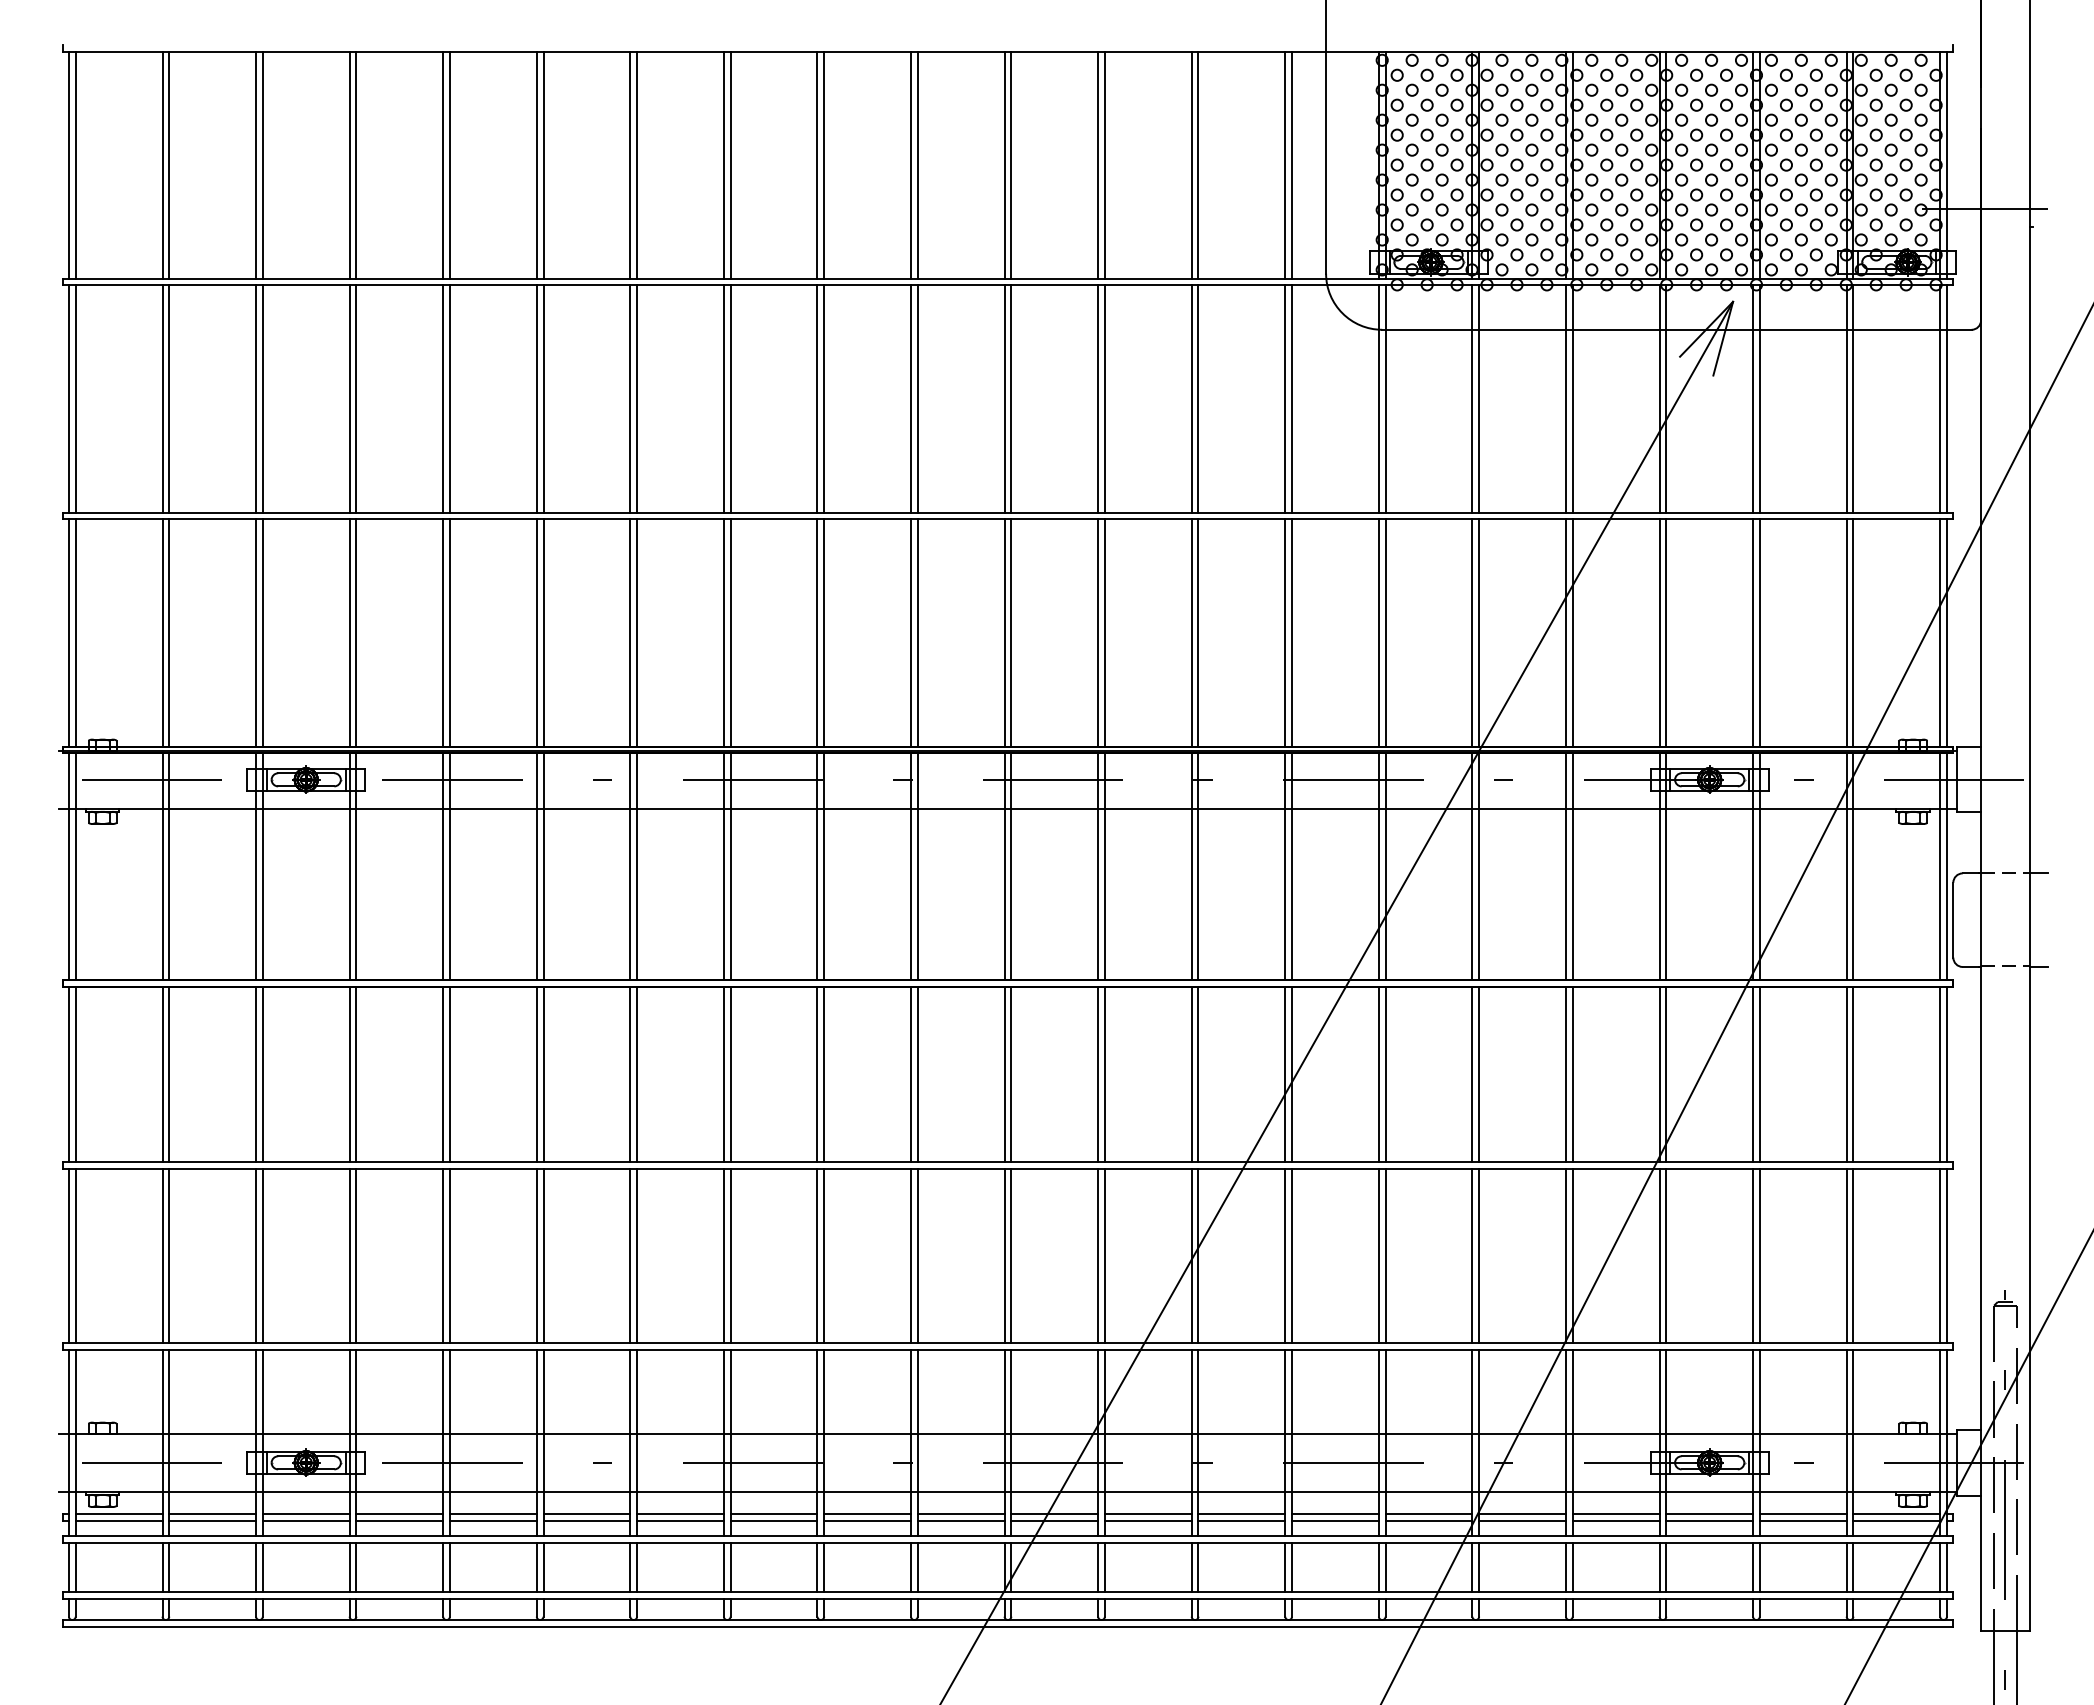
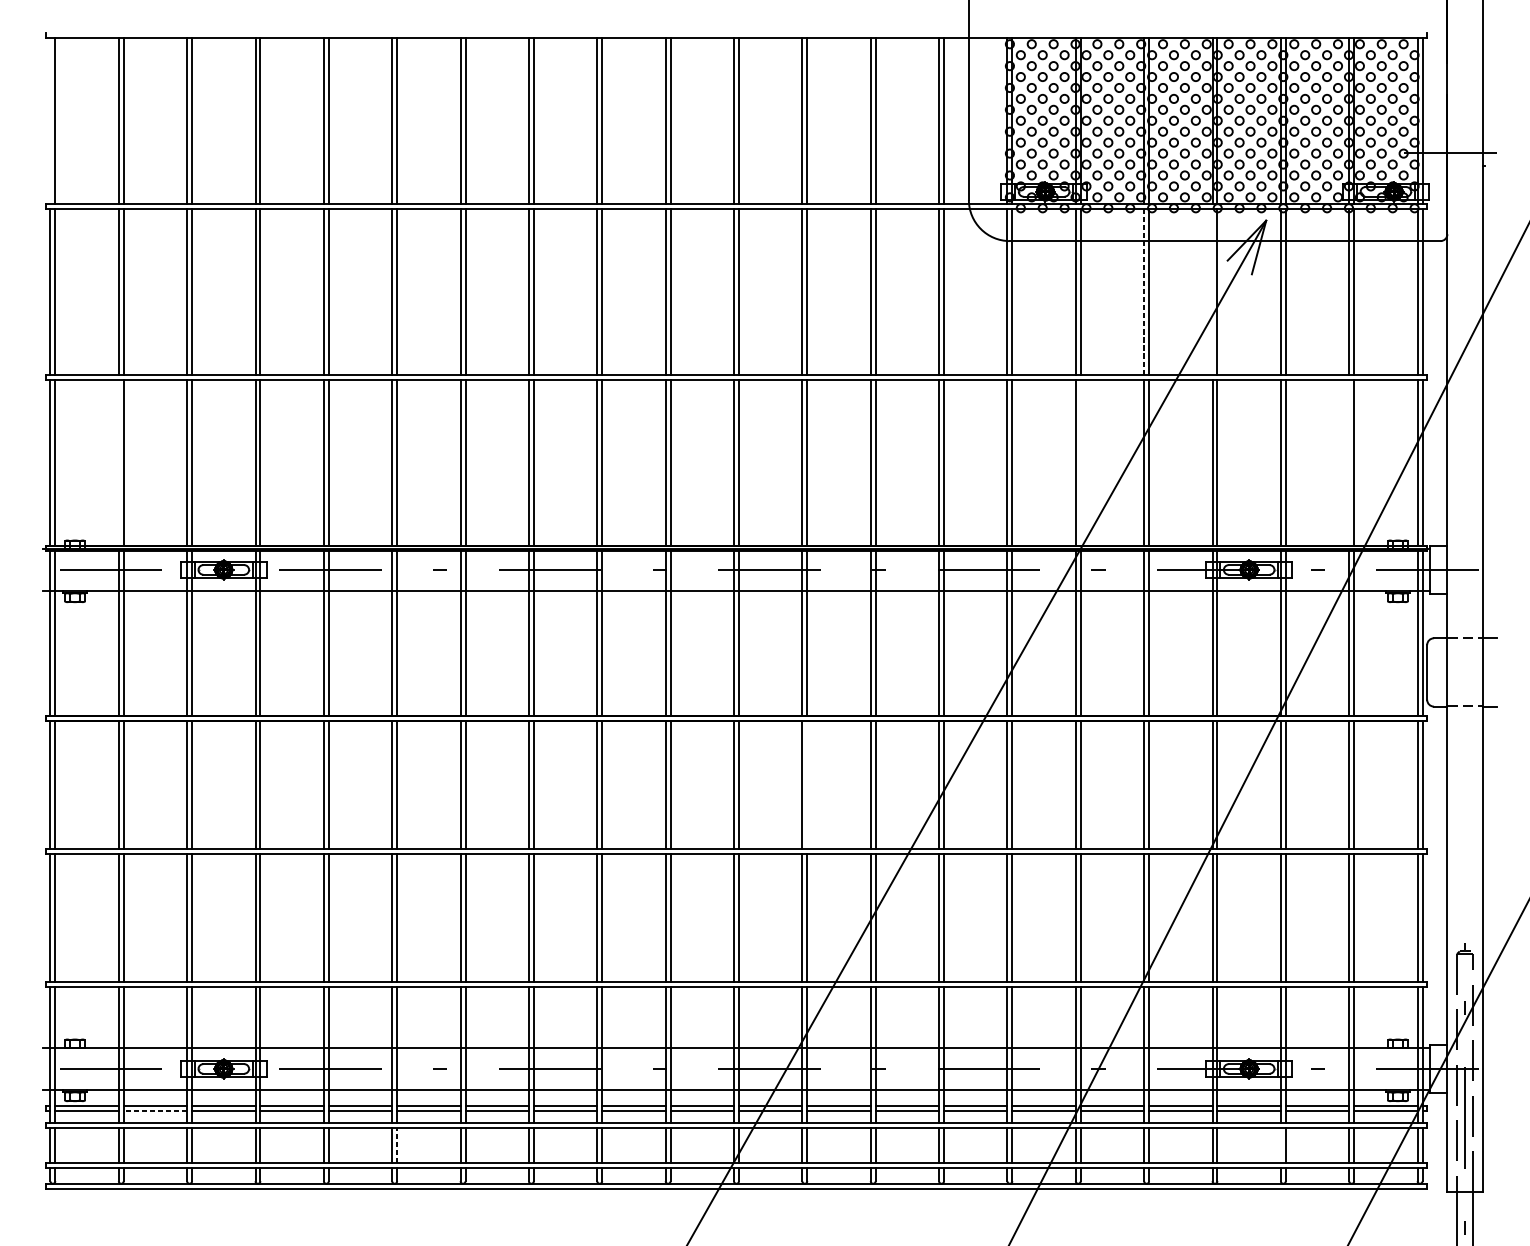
line: (68, 164) -> (50, 120), removed
line: (1659, 398) -> (1212, 291), removed
line: (1565, 399) -> (1143, 292), solid -> dashed
line: (162, 632) -> (118, 462), removed
line: (1479, 632) -> (1080, 462), removed
line: (1846, 632) -> (1349, 462), removed
line: (1104, 1074) -> (807, 785), removed
line: (212, 1520) -> (155, 1111), solid -> dashed
line: (543, 1567) -> (397, 1145), solid -> dashed
line: (1753, 1567) -> (1281, 1145), removed

